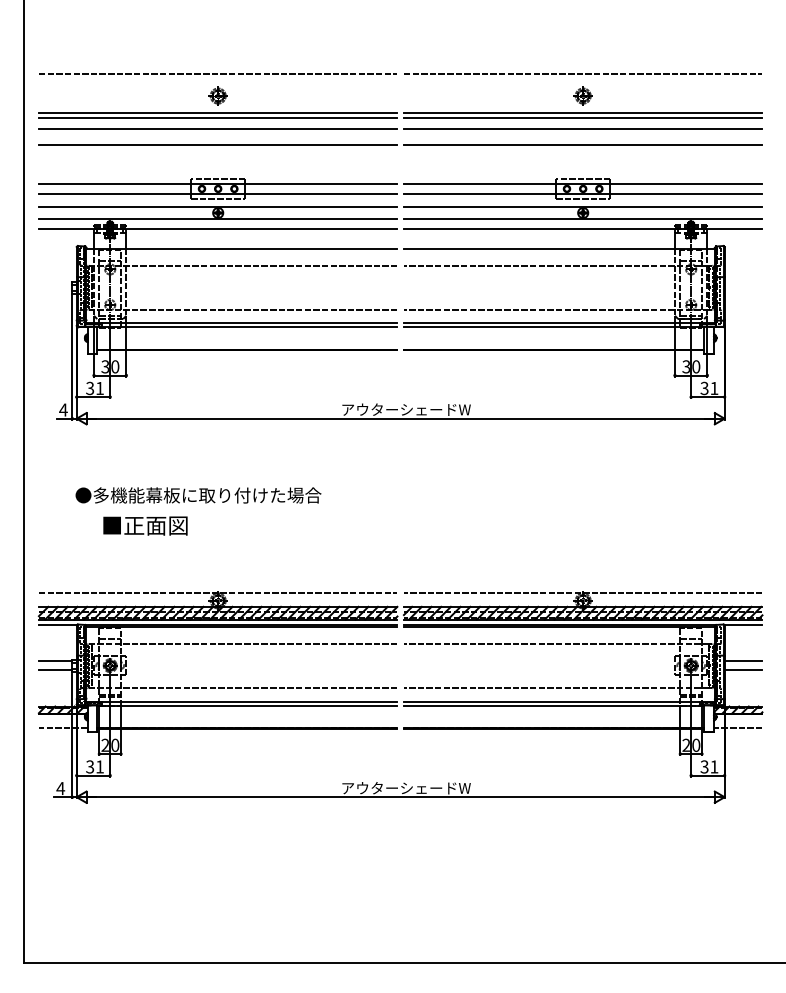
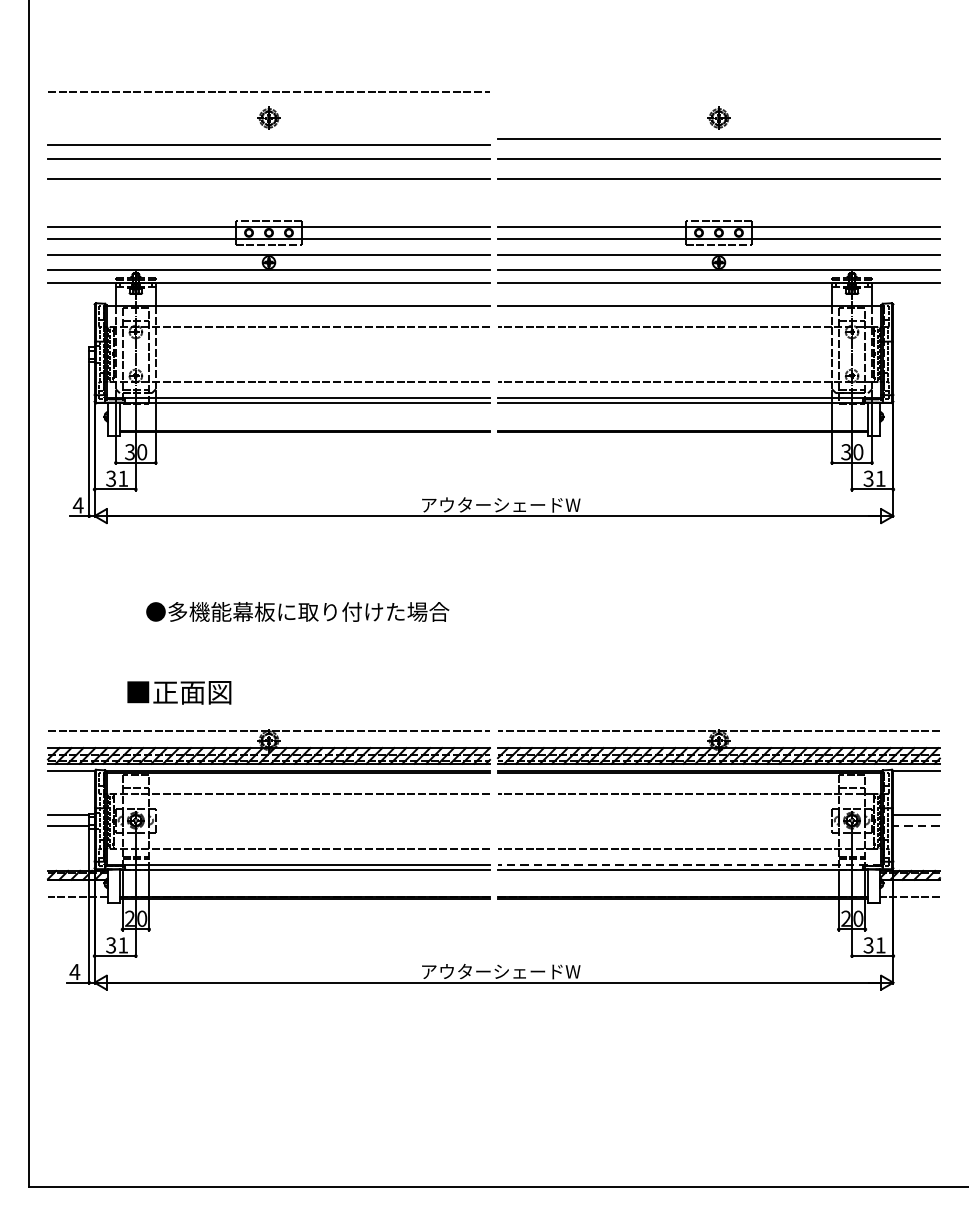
line: (582, 74) -> (718, 91), removed
line: (217, 112) -> (268, 138), removed
line: (582, 117) -> (718, 144), removed
text: (198, 495) -> (297, 612), moved
text: (145, 525) -> (179, 692), moved
line: (743, 670) -> (916, 826), solid -> dashed
line: (558, 701) -> (688, 864), solid -> dashed

